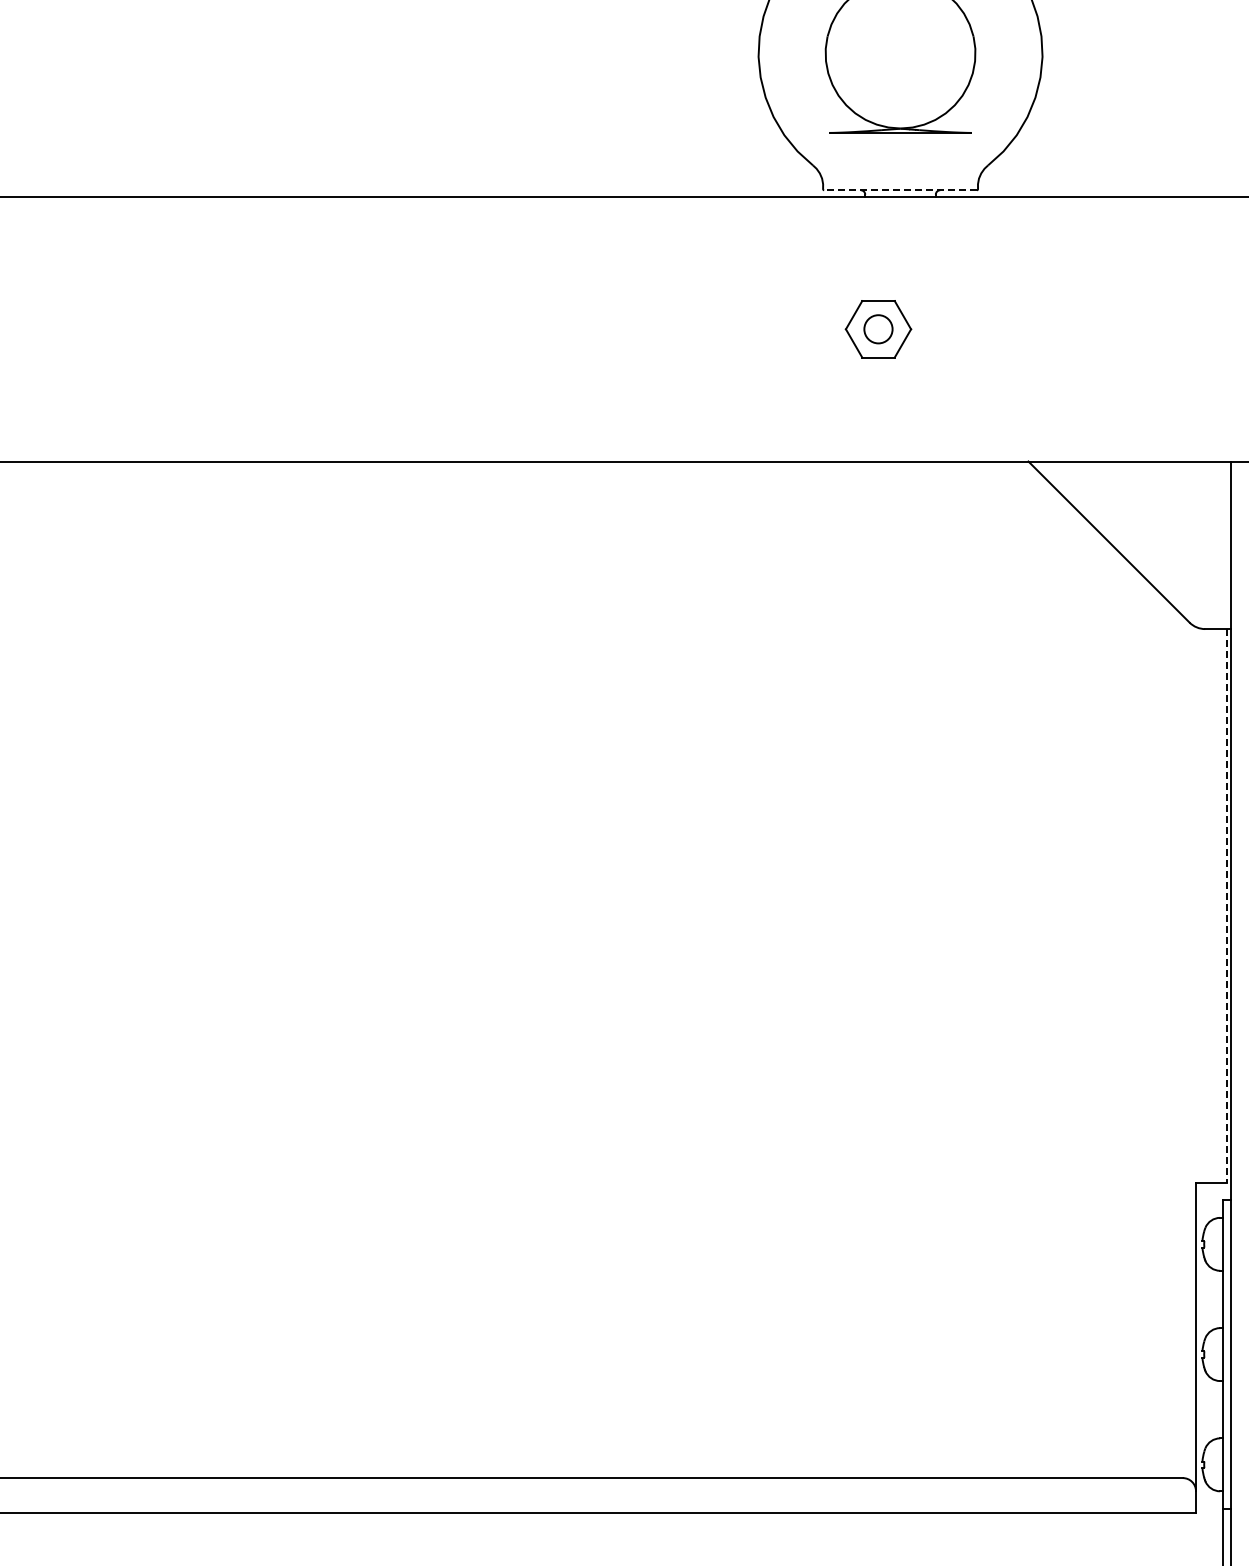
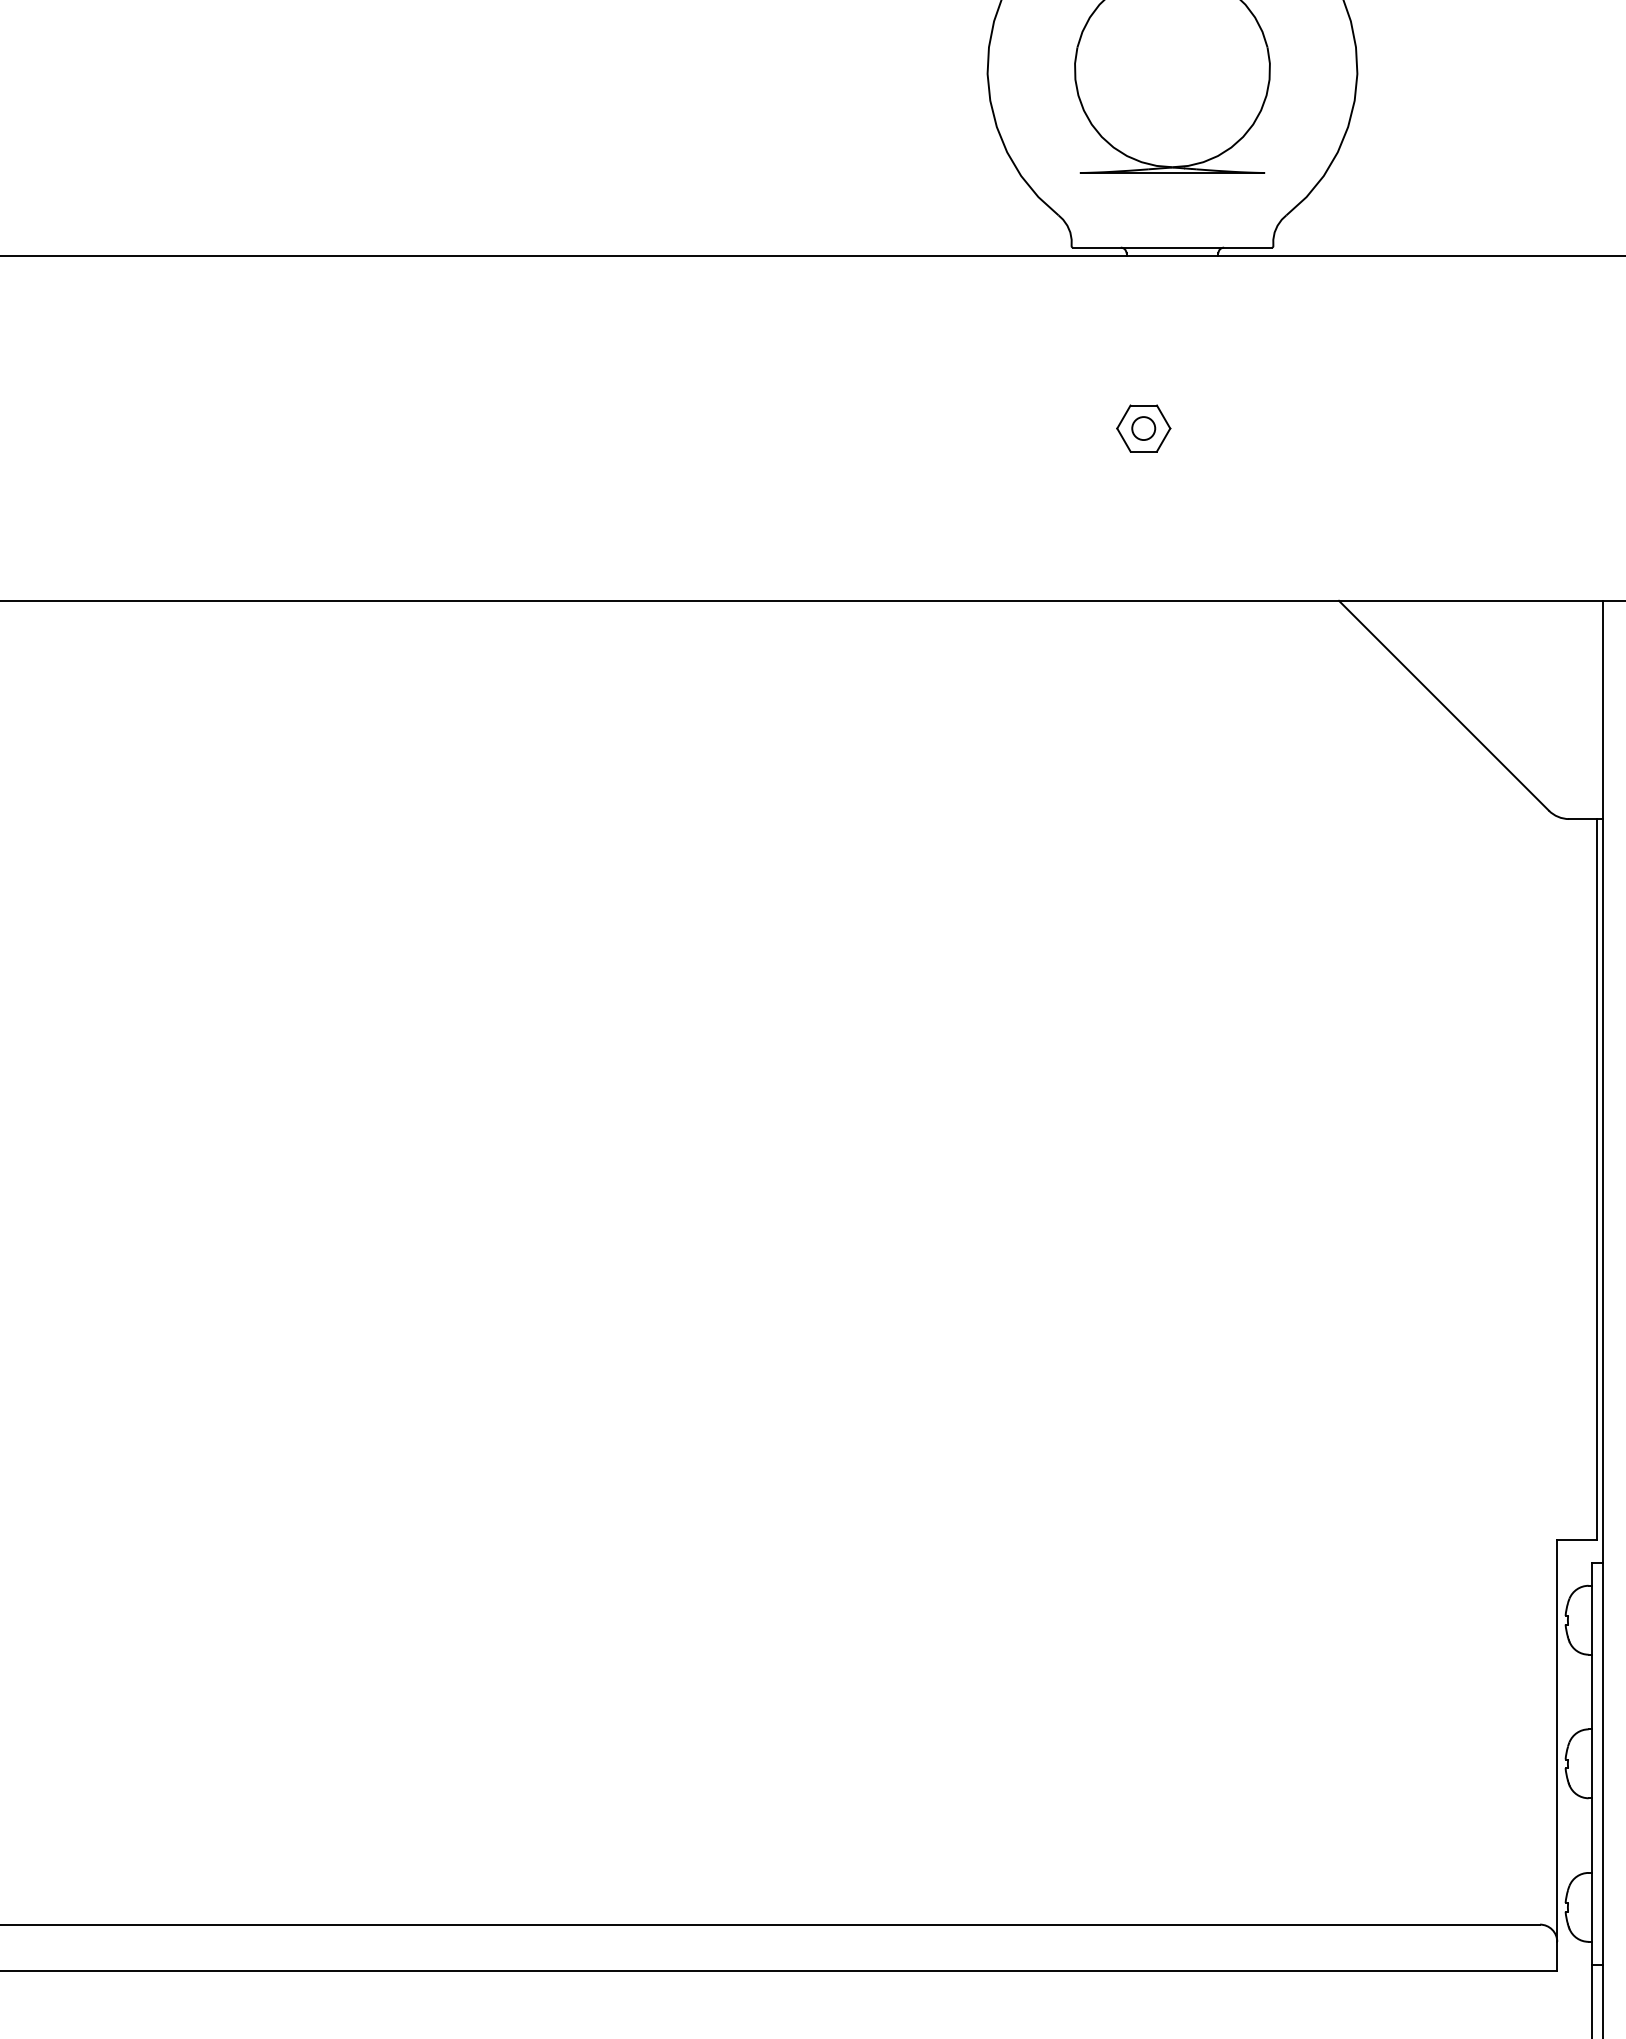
line: (900, 190) -> (1172, 247), dashed -> solid
part: (878, 328) -> (1143, 427), size x0.62
line: (1226, 905) -> (1596, 1179), dashed -> solid

